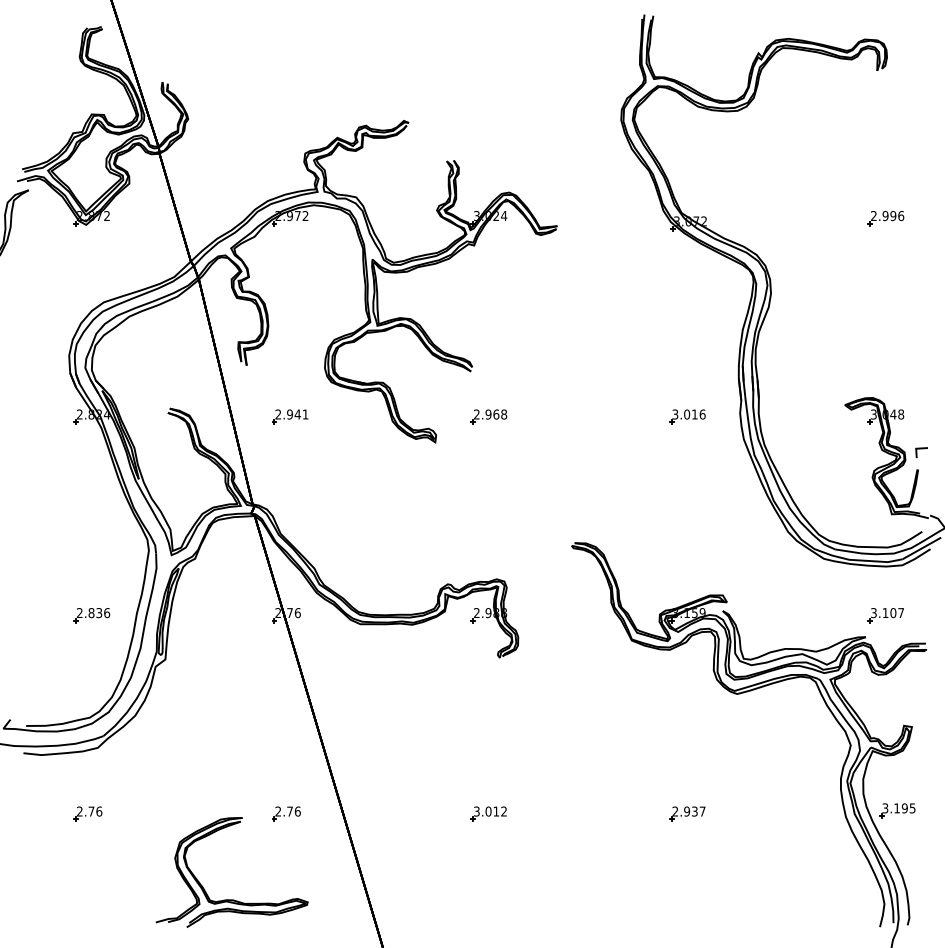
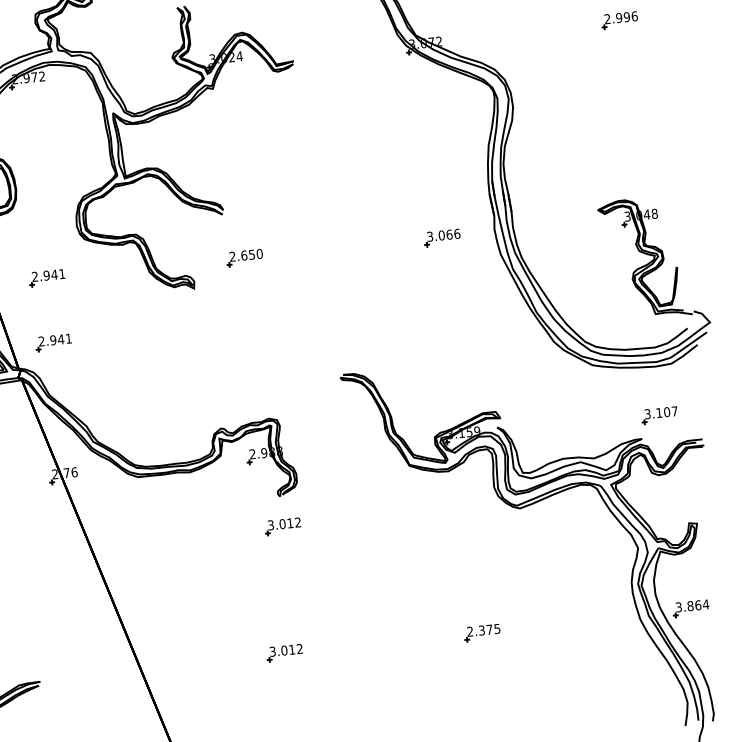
text: (496, 414) -> (252, 254), 2.968 -> 2.650
text: (694, 414) -> (449, 234), 3.016 -> 3.066
line: (921, 449) -> (678, 246), removed
part: (290, 481) -> (53, 342), added
part: (499, 687) -> (282, 526), added
text: (904, 808) -> (697, 605), 3.195 -> 3.864
text: (694, 811) -> (489, 629), 2.937 -> 2.375
part: (286, 813) -> (83, 672), removed

